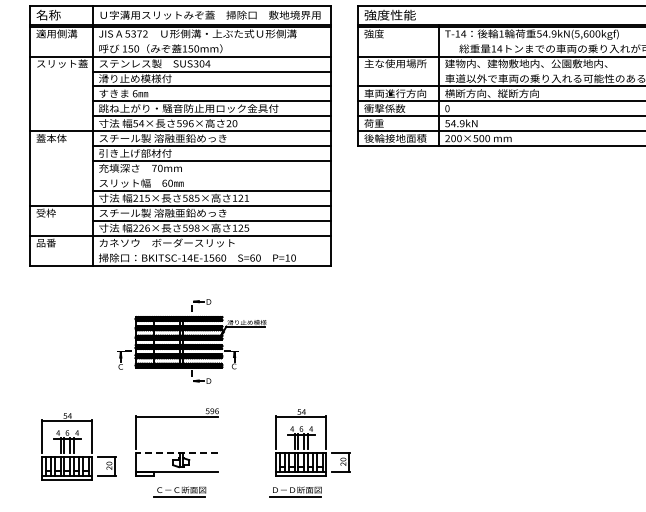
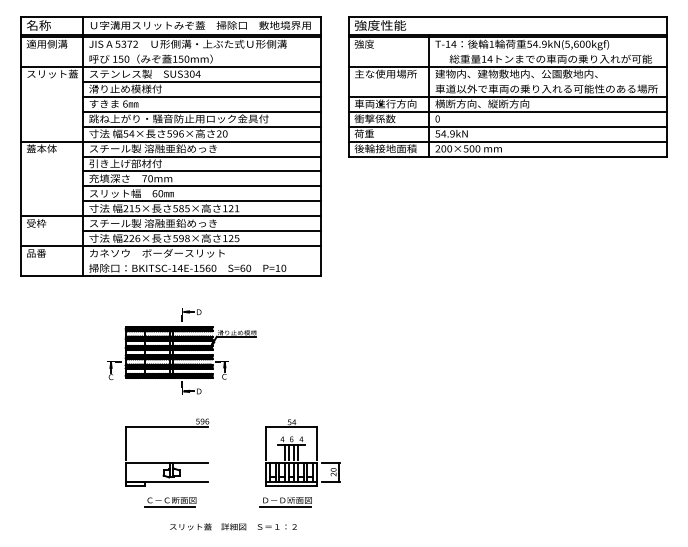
line: (212, 176) -> (202, 186), added
part: (78, 446) -> (68, 456), removed
line: (176, 453) -> (166, 463), dashed -> solid

